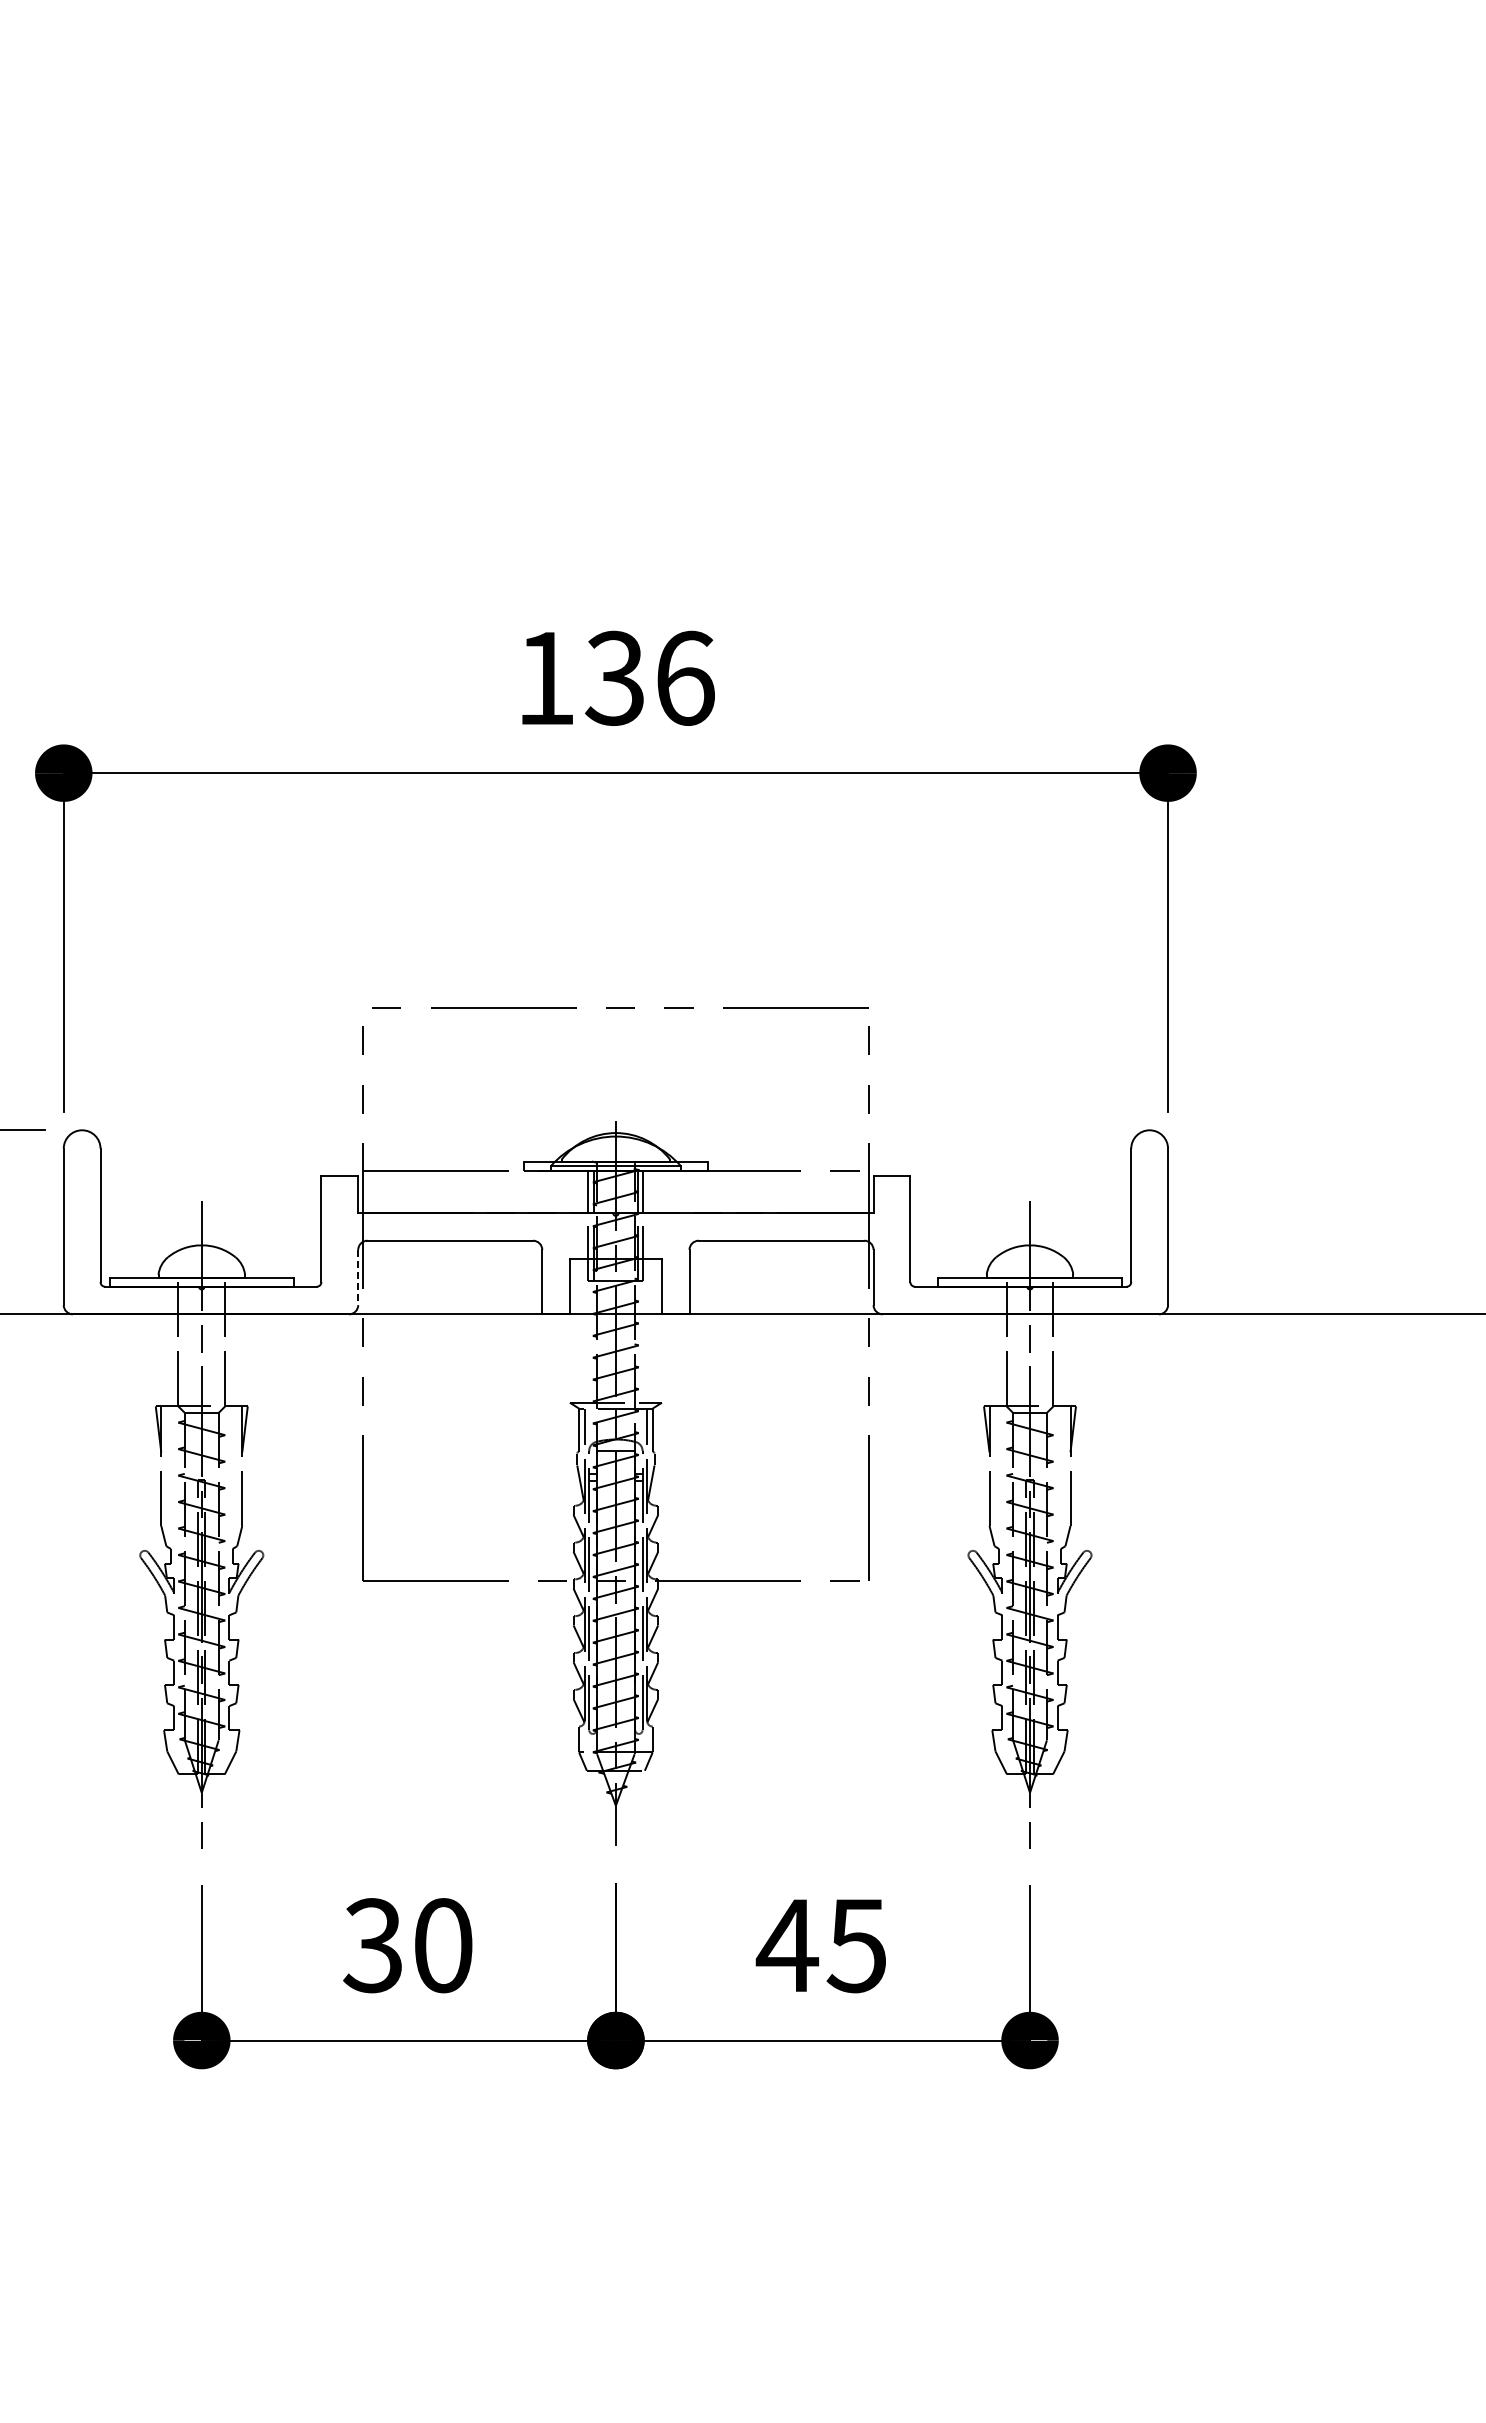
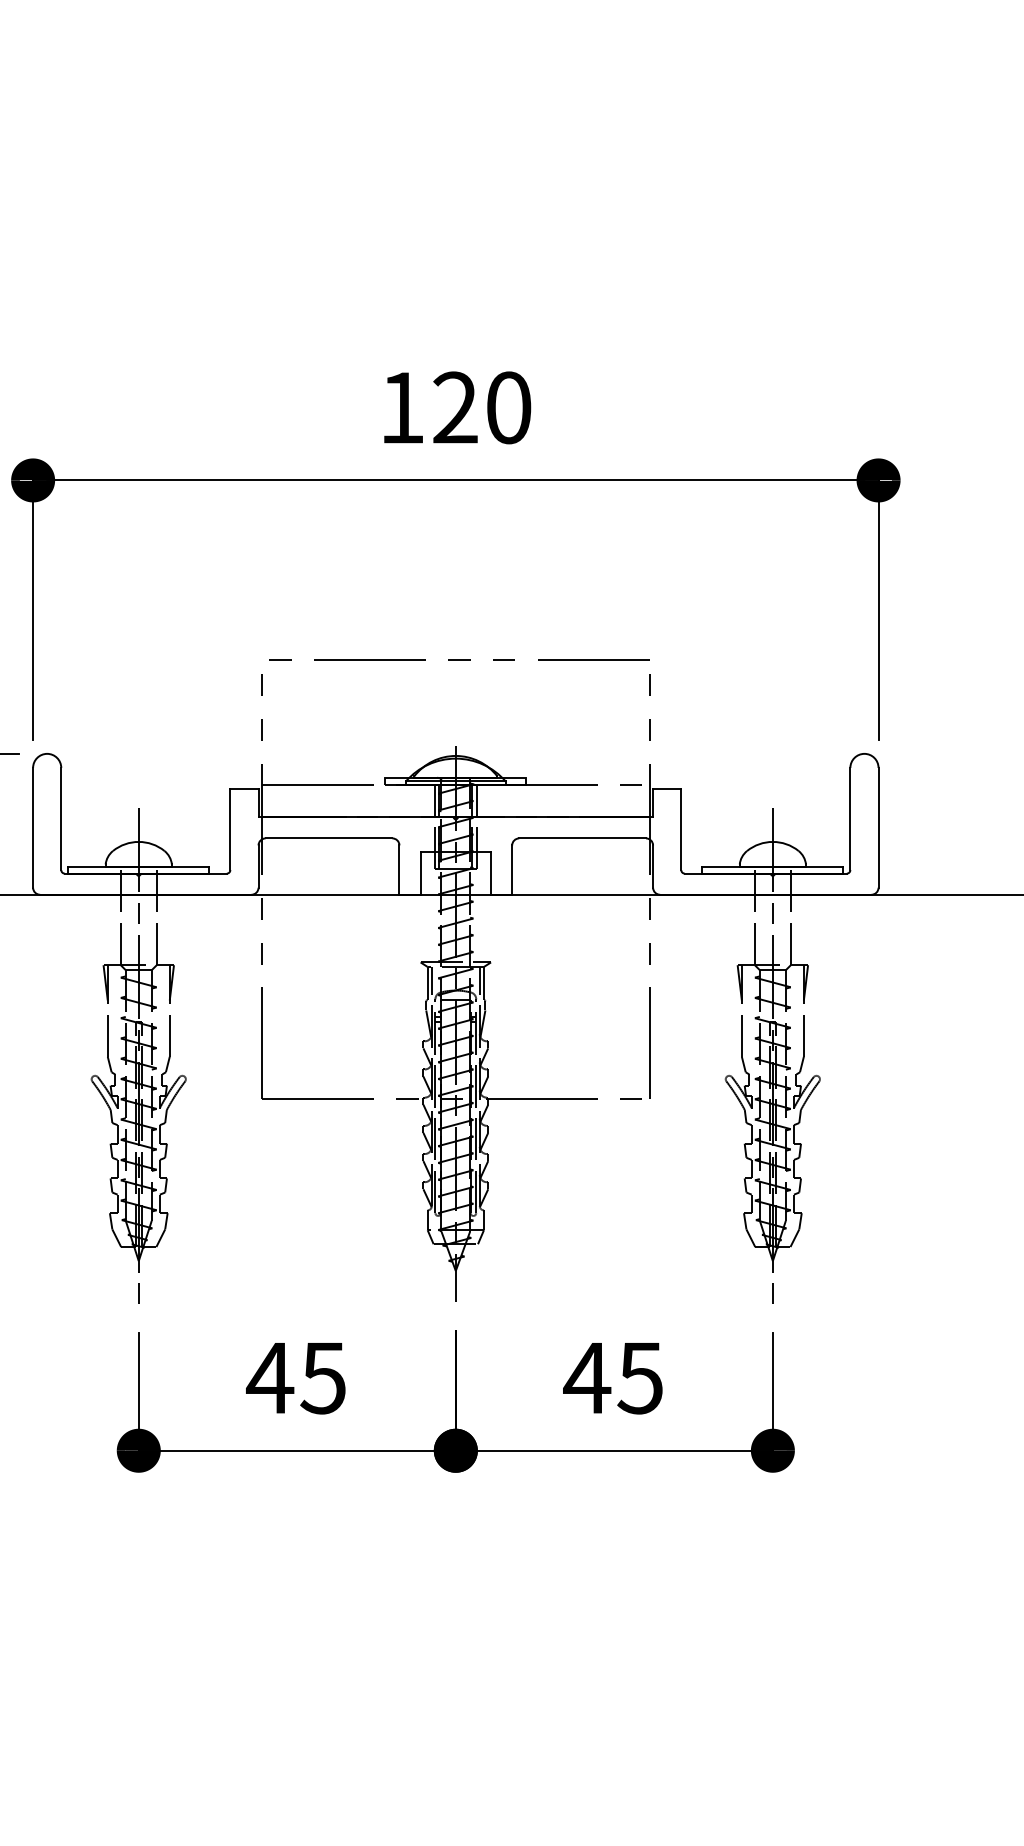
text: (649, 677) -> (481, 407), 136 -> 120
line: (358, 1277) -> (258, 866), dashed -> solid
text: (406, 1945) -> (295, 1377), 30 -> 45

